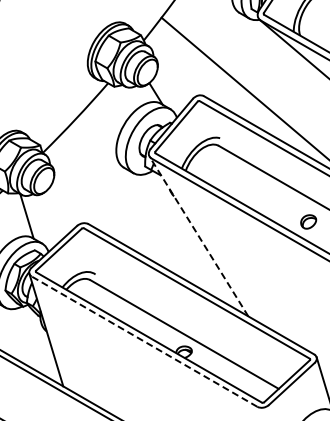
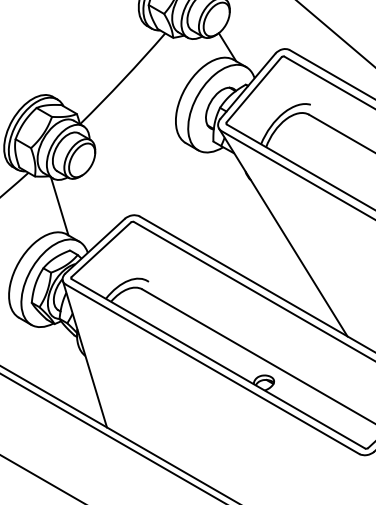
line: (198, 236) -> (282, 232), dashed -> solid
line: (144, 341) -> (212, 369), dashed -> solid

